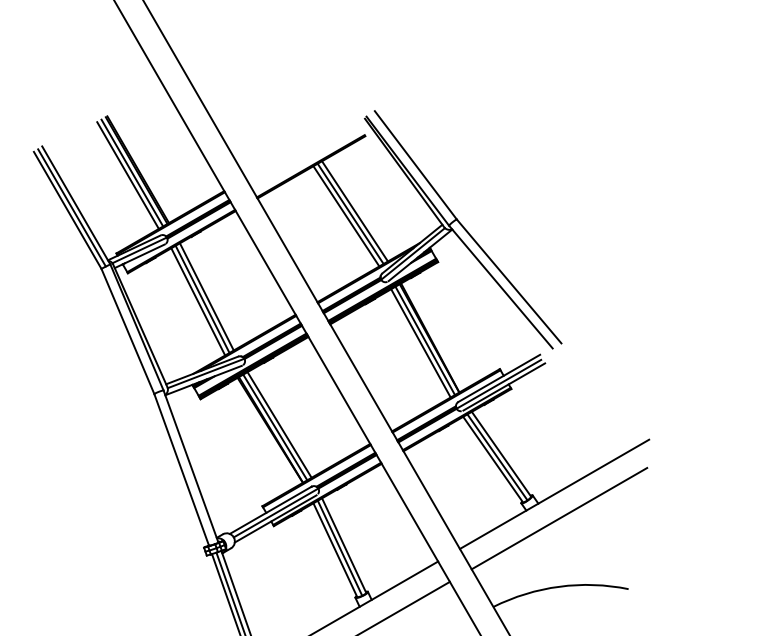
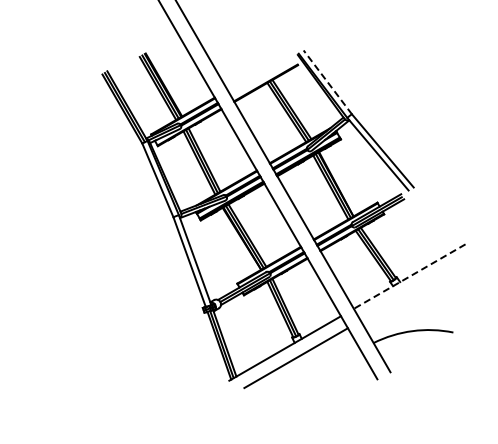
line: (415, 165) -> (327, 82), solid -> dashed
line: (554, 494) -> (409, 276), solid -> dashed
line: (559, 517) -> (412, 290), removed

